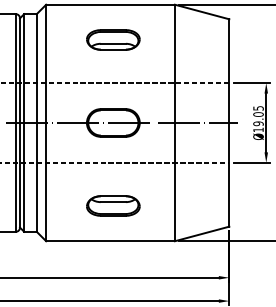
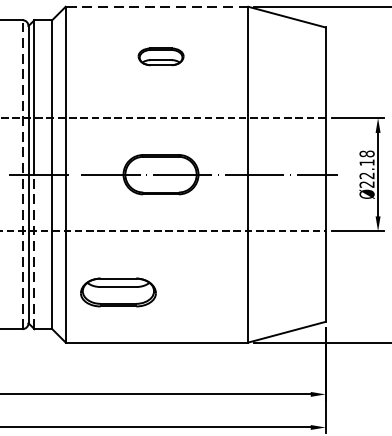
line: (110, 4) -> (156, 6), solid -> dashed
part: (113, 39) -> (161, 56), size x0.6
text: (258, 119) -> (367, 169), Ø19.05 -> Ø22.18
line: (15, 122) -> (22, 173), solid -> dashed
line: (24, 176) -> (34, 250), solid -> dashed
part: (113, 205) -> (118, 291), moved

